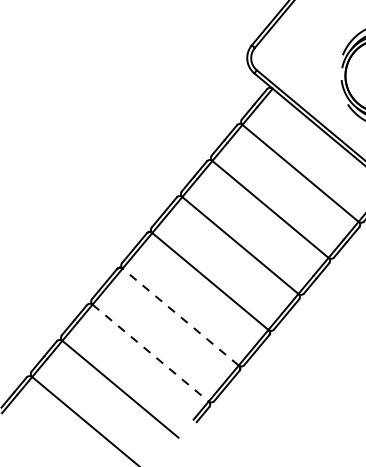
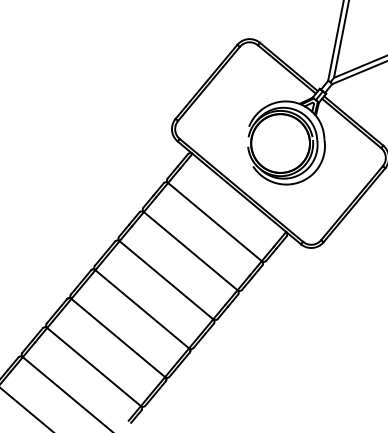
line: (179, 316) -> (117, 337), dashed -> solid
line: (151, 353) -> (94, 367), dashed -> solid

